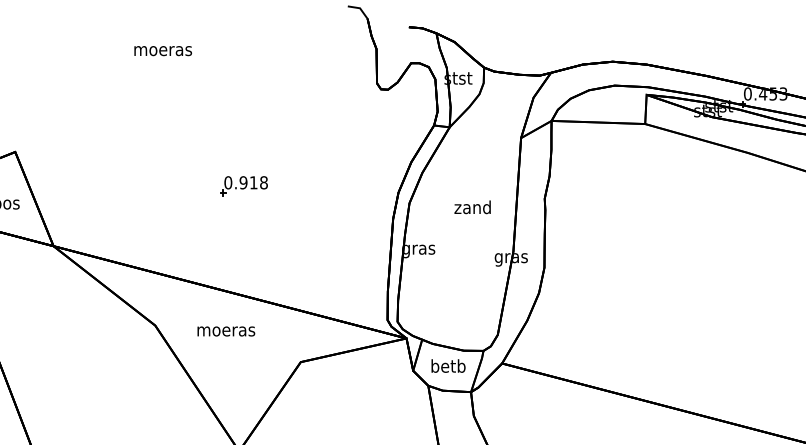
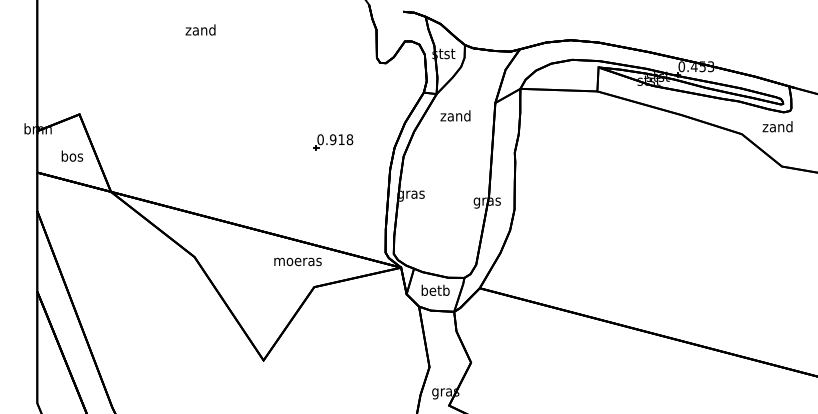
text: (162, 48) -> (200, 29), moeras -> zand
part: (243, 186) -> (333, 142), moved
text: (472, 206) -> (455, 115), moved
text: (225, 330) -> (297, 261), moved

